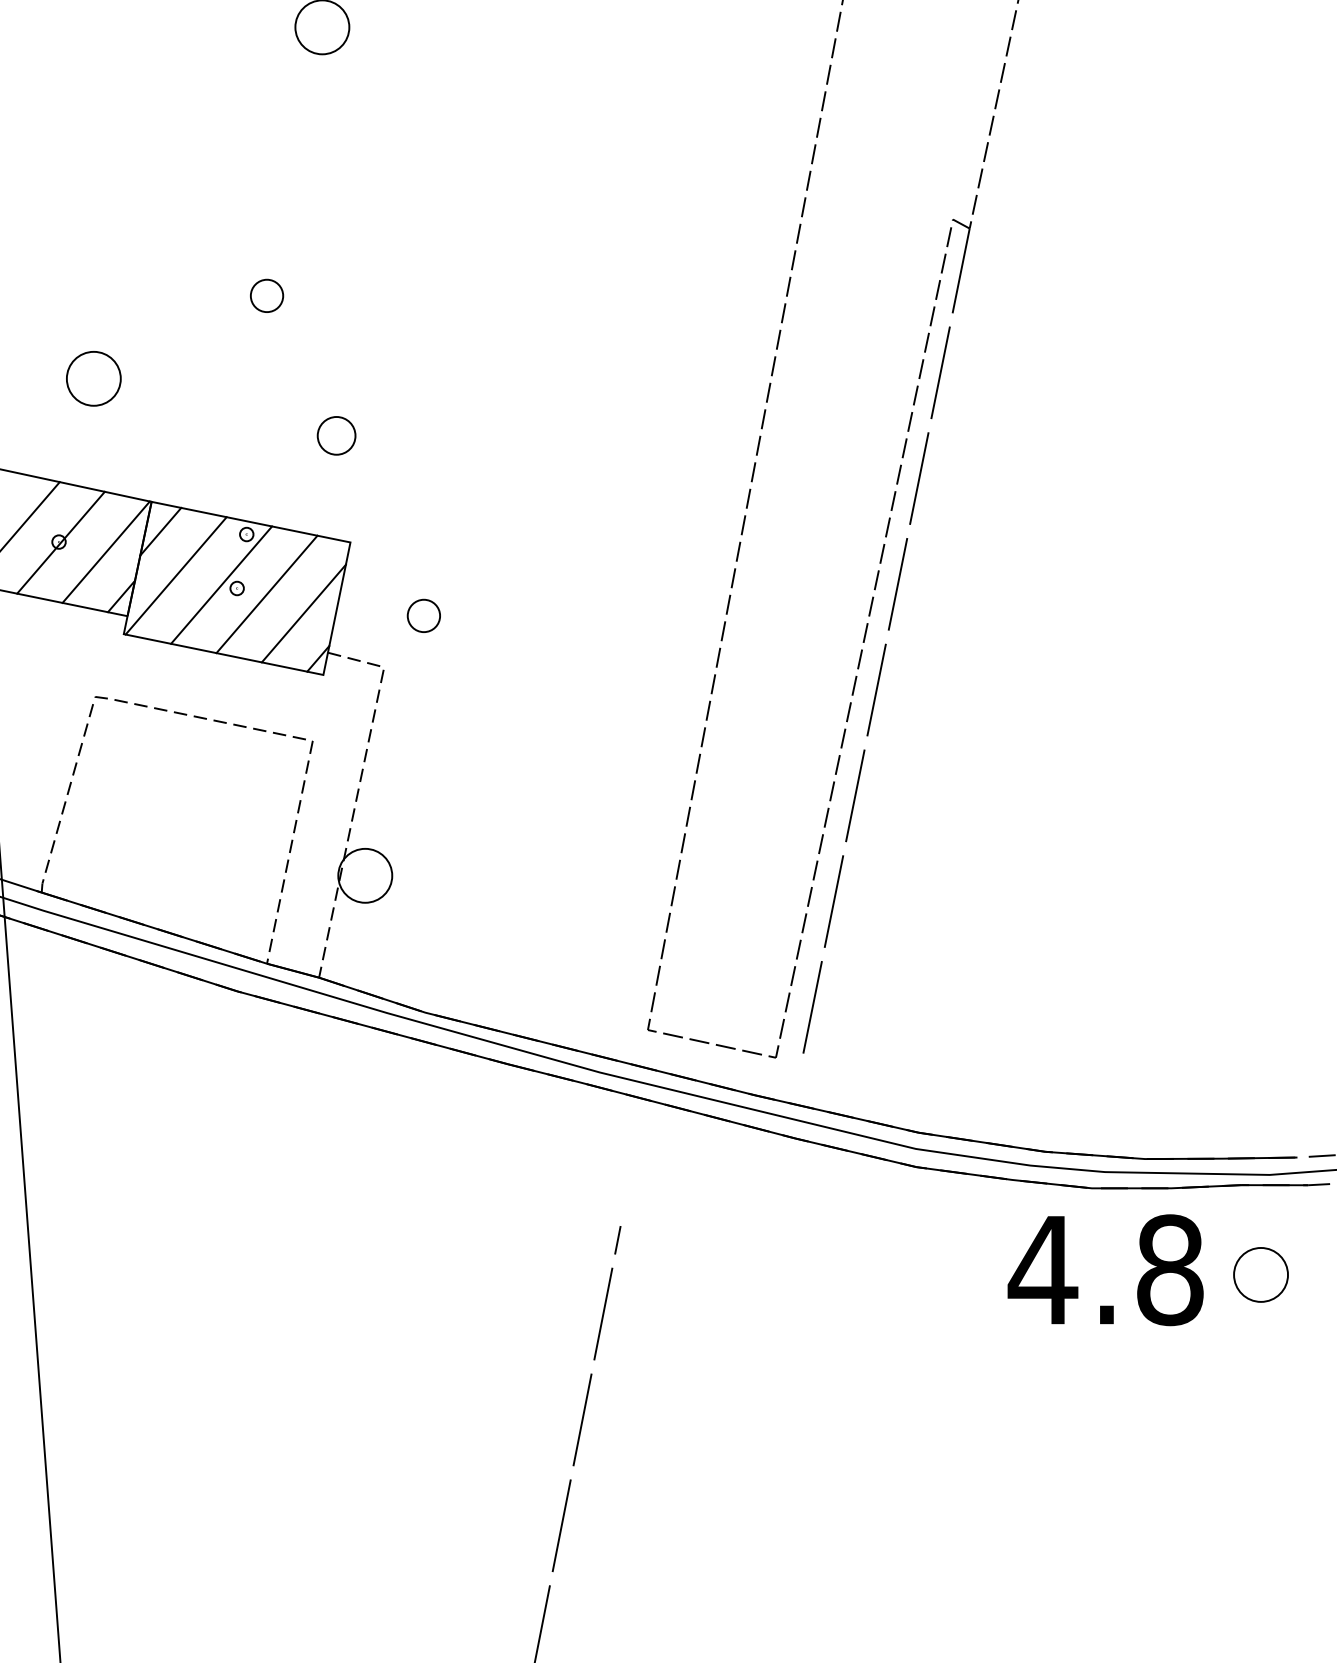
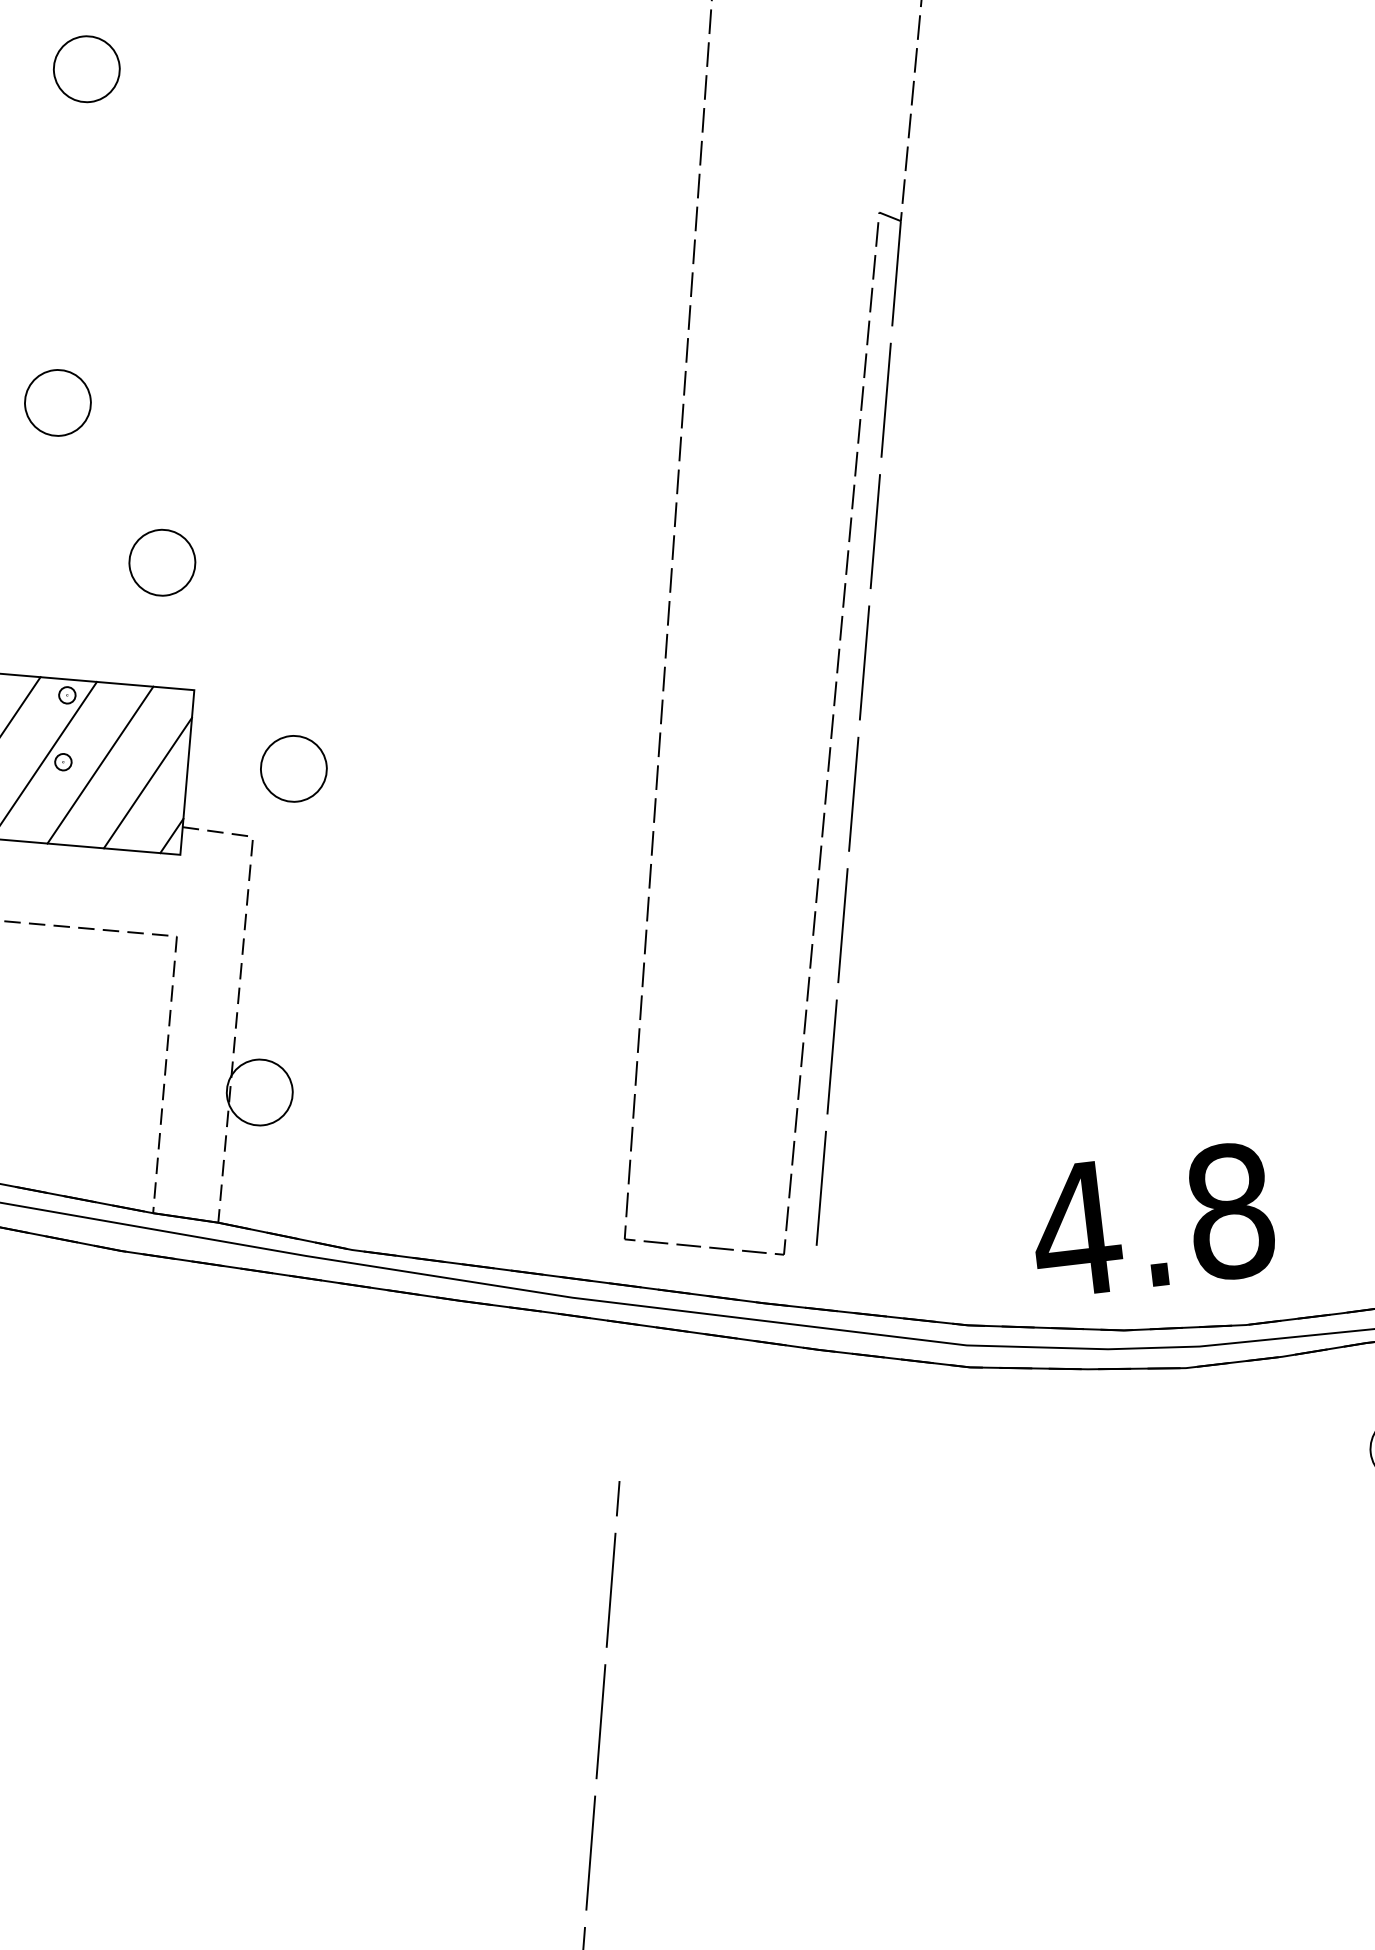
part: (266, 295) -> (57, 402), size x1.67
part: (336, 435) -> (162, 562), size x1.43
part: (423, 615) -> (293, 768), size x1.67
text: (1105, 1270) -> (1152, 1221), moved

